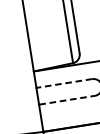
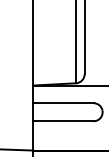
line: (64, 83) -> (63, 103), dashed -> solid
line: (67, 100) -> (63, 121), dashed -> solid

